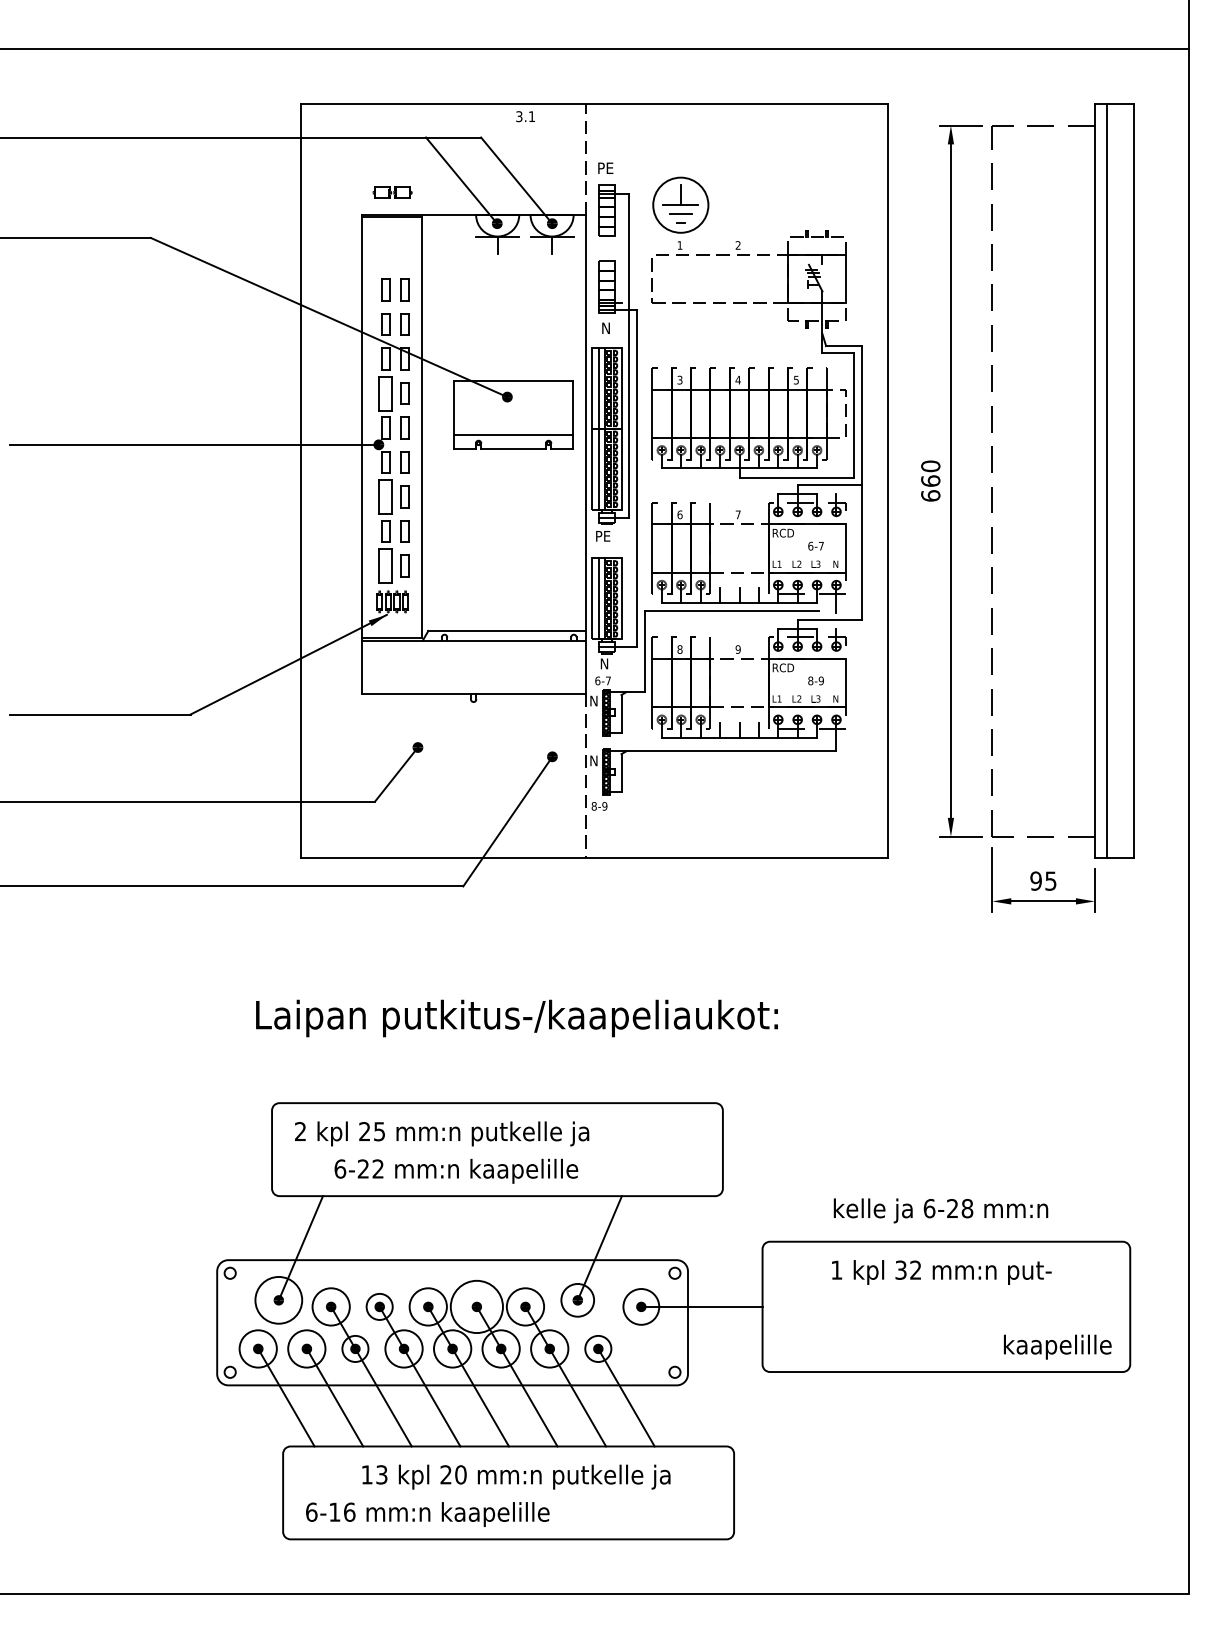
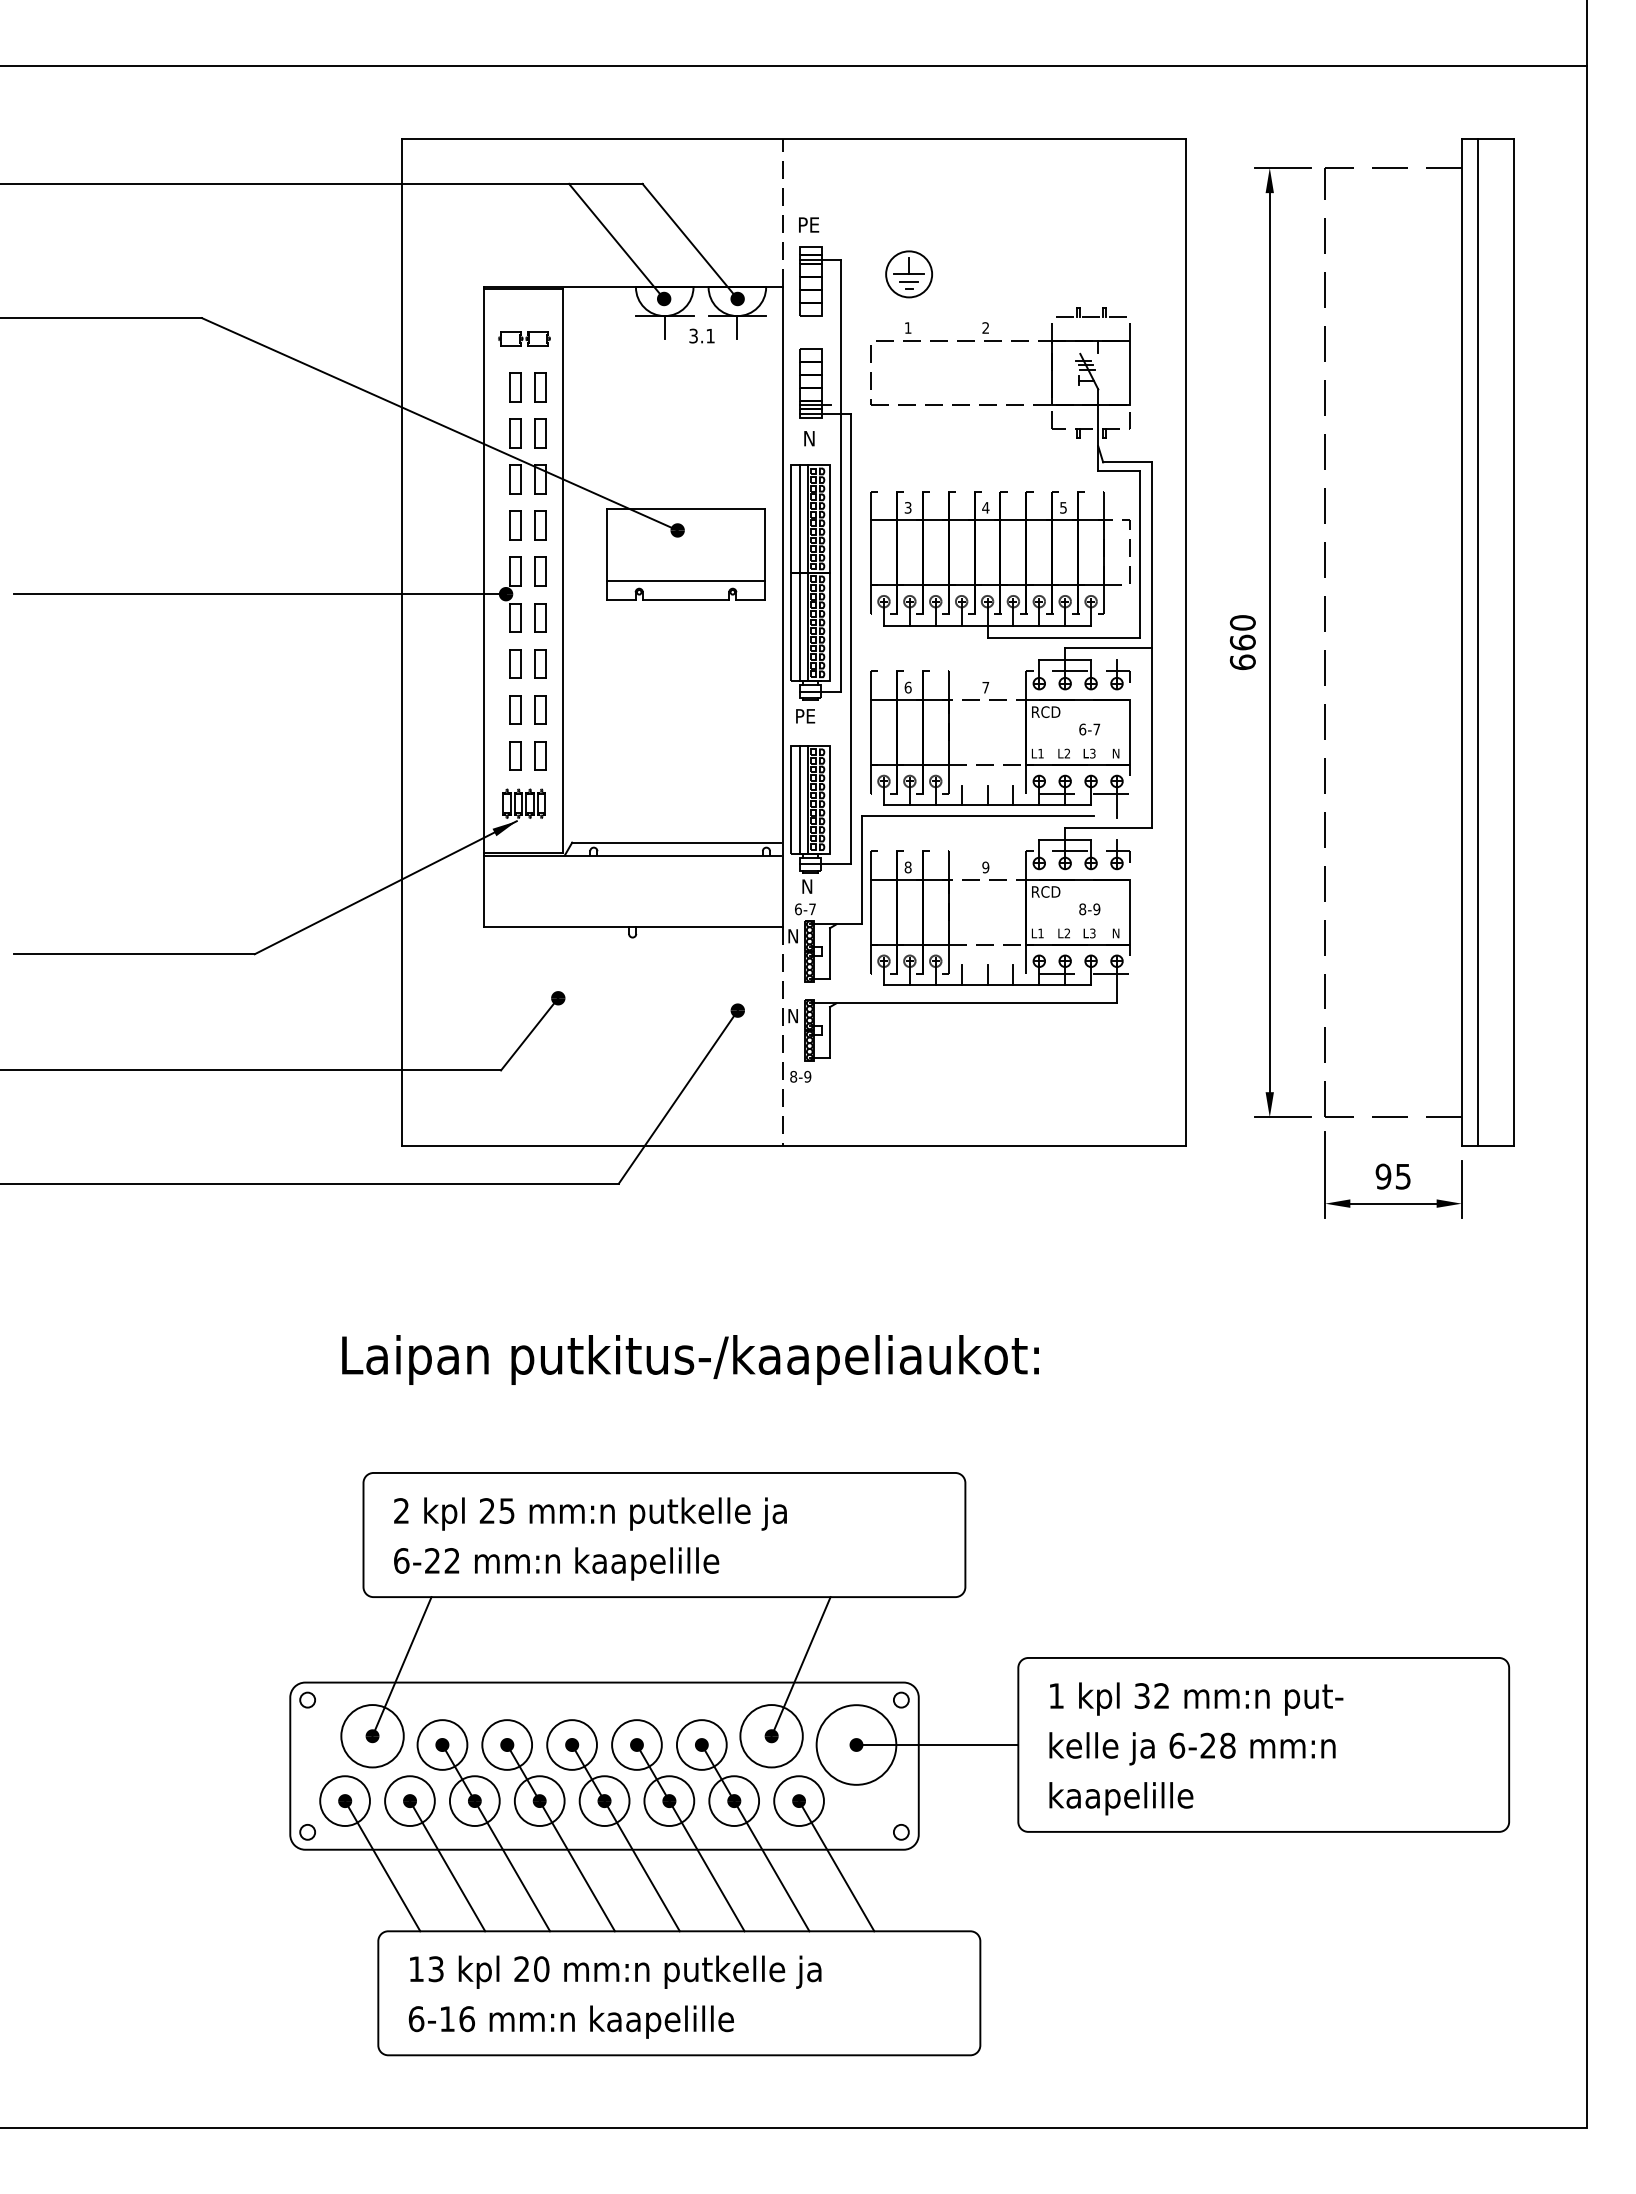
text: (525, 116) -> (701, 335), moved
part: (392, 192) -> (524, 338), moved
part: (680, 205) -> (908, 274), size x0.62
part: (385, 393) -> (515, 525), size x0.62
part: (385, 496) -> (515, 663), size x0.62
part: (385, 565) -> (515, 755), size x0.62
text: (456, 1170) -> (556, 1563), moved
text: (940, 1210) -> (1192, 1748), moved
text: (941, 1272) -> (1196, 1698), moved
circle: (577, 1300) -> (771, 1736), size x1.43
circle: (379, 1306) -> (507, 1744), size x1.43
circle: (476, 1306) -> (636, 1744), size x0.71
circle: (641, 1306) -> (856, 1744), size x1.67
text: (1057, 1346) -> (1121, 1798), moved
circle: (355, 1349) -> (474, 1801), size x1.43
circle: (597, 1349) -> (798, 1801), size x1.43
text: (516, 1476) -> (615, 1971), moved

